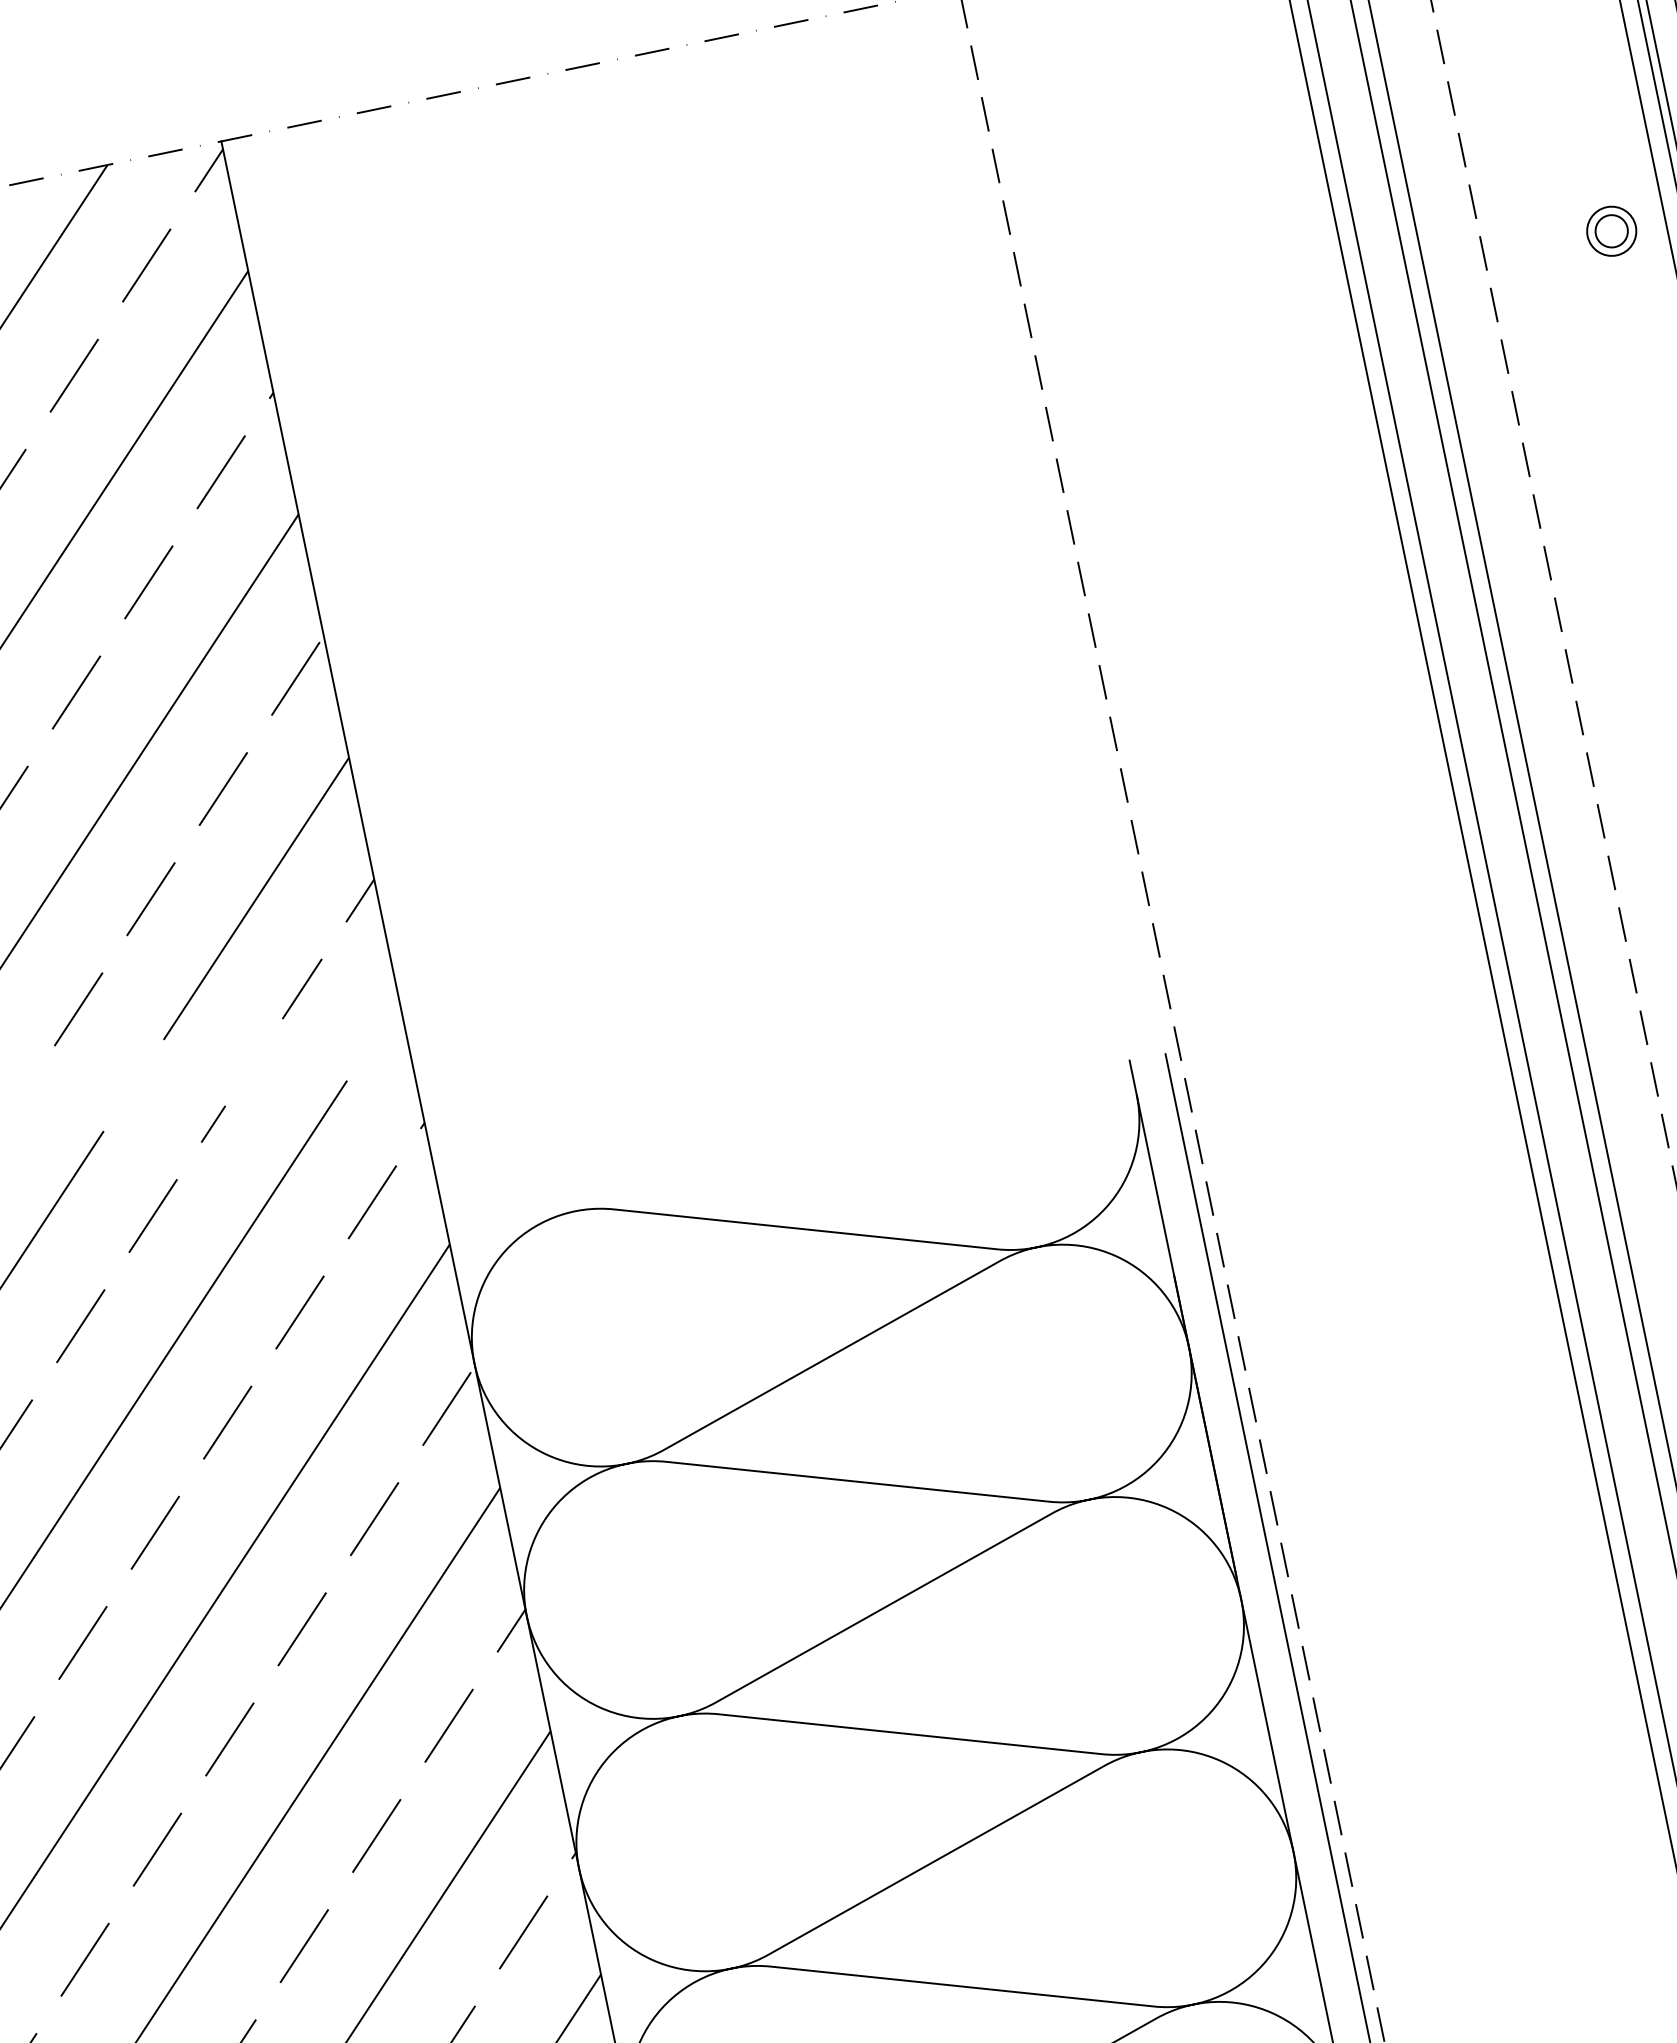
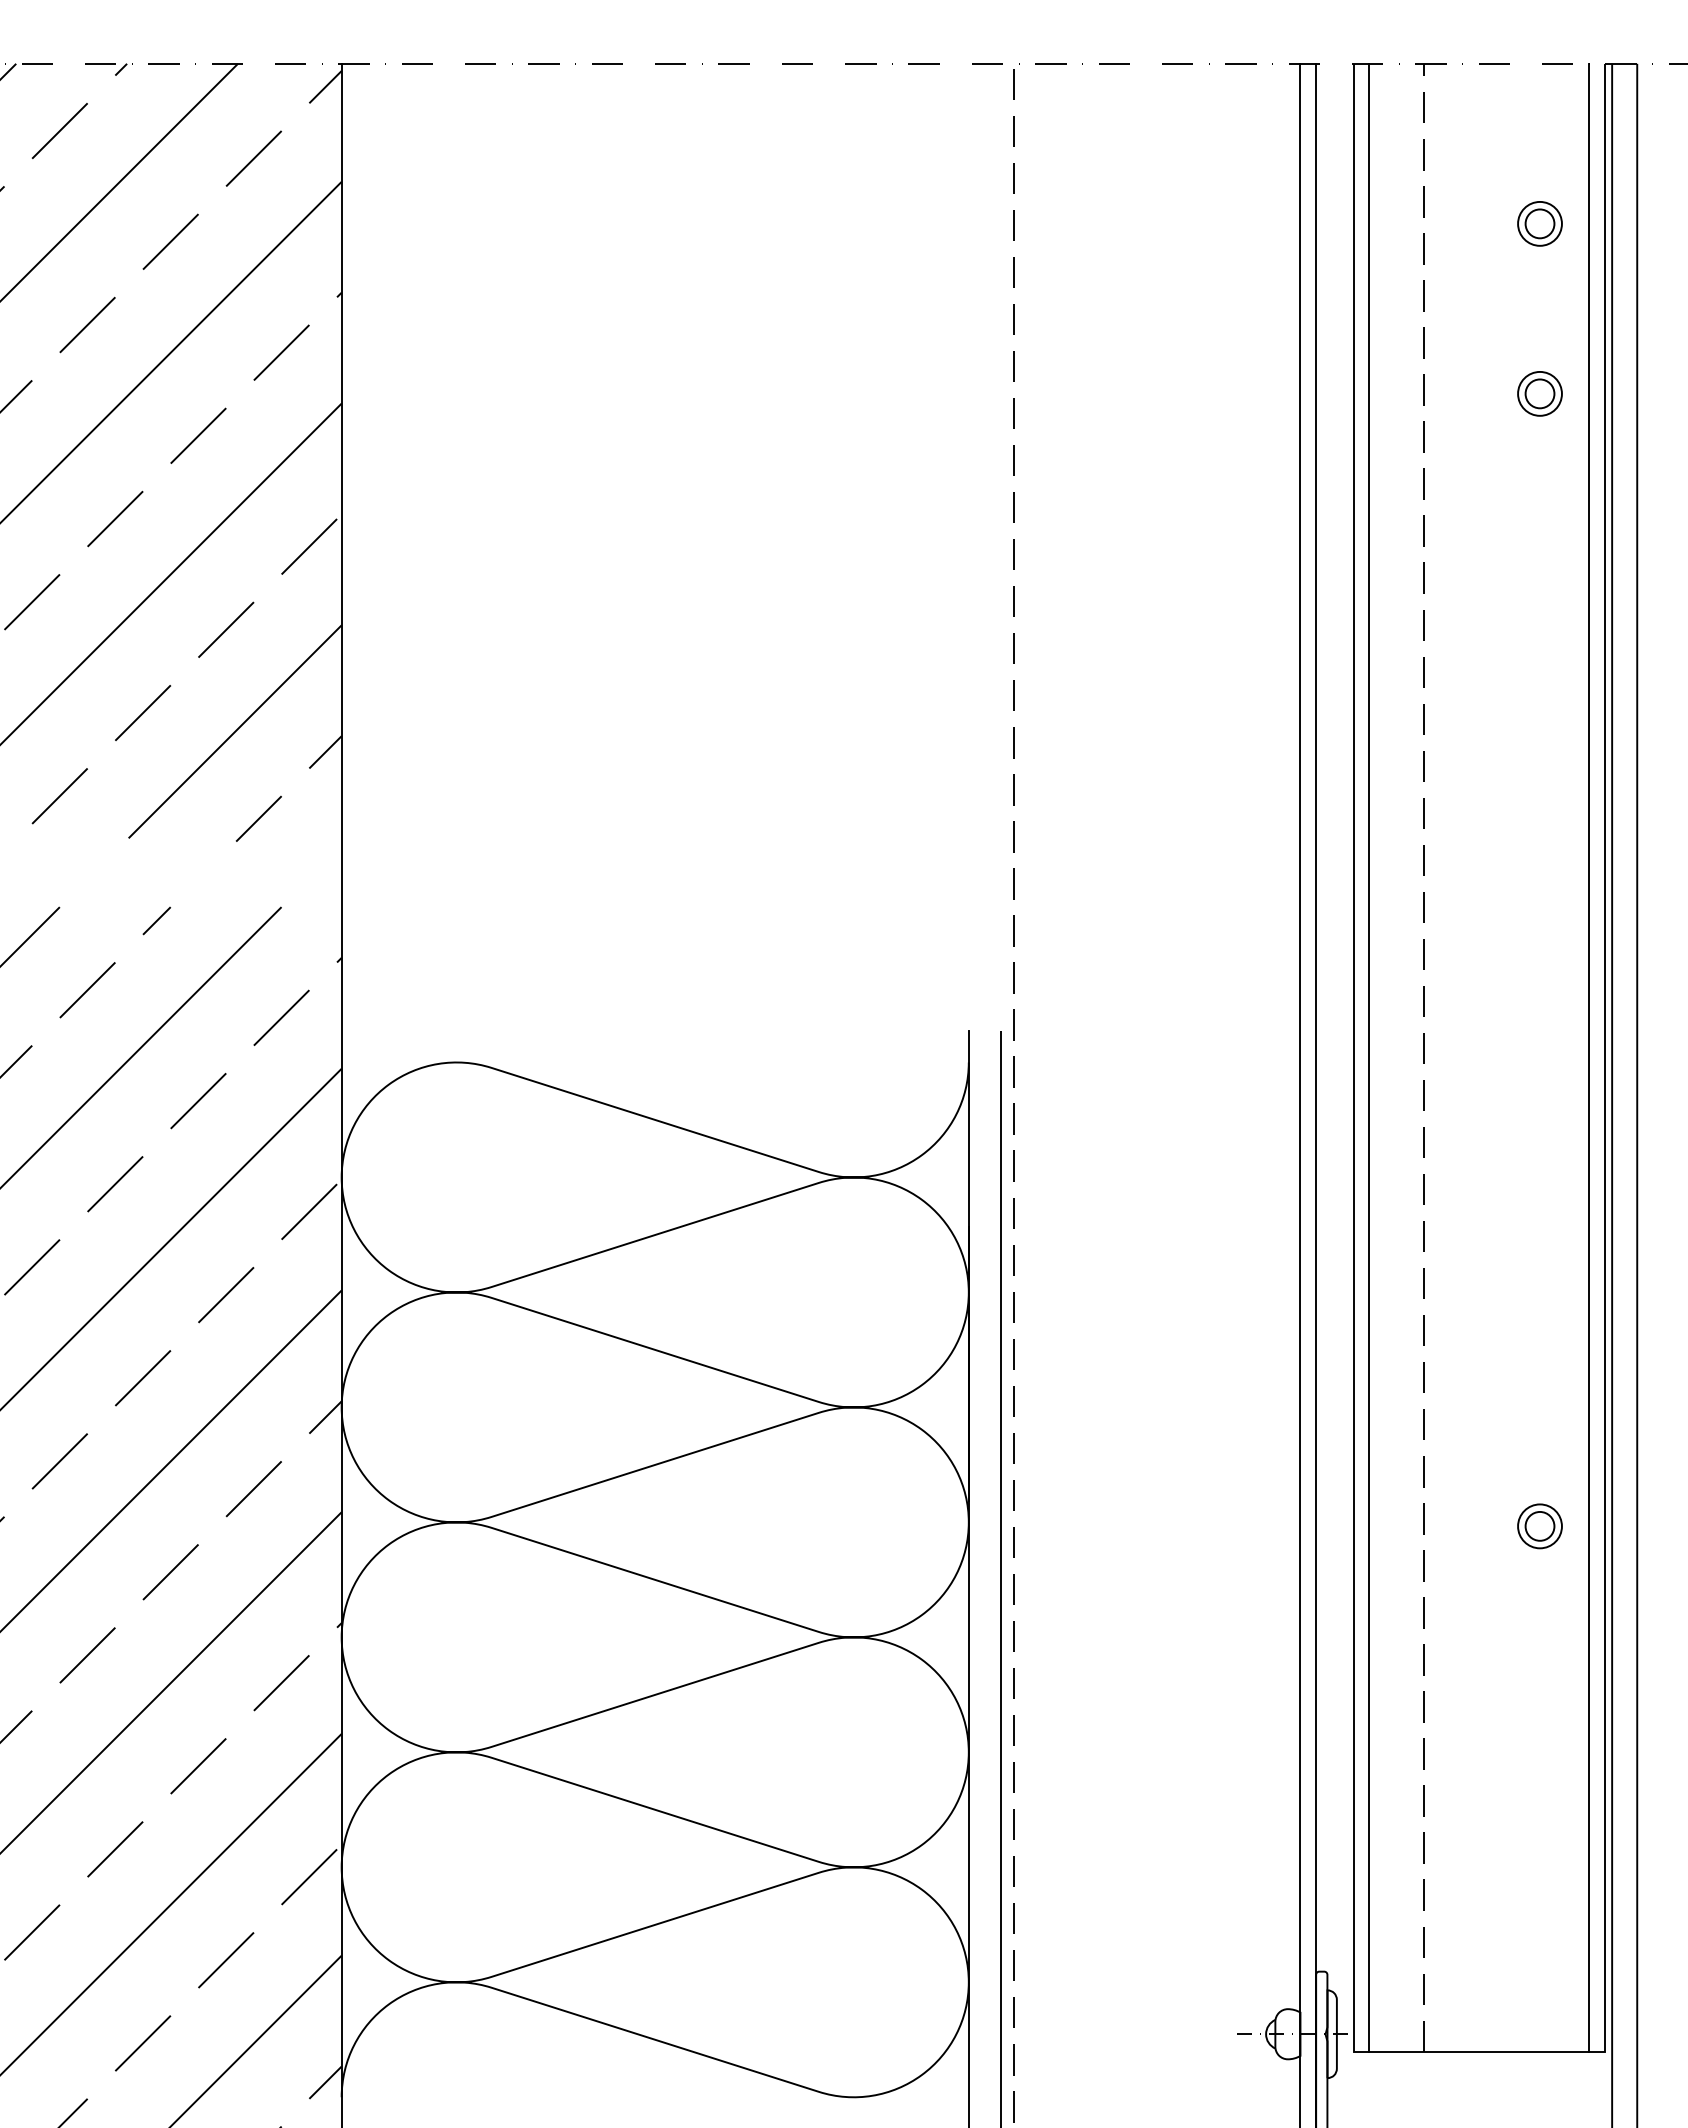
part: (1572, 44) -> (1539, 223), added

